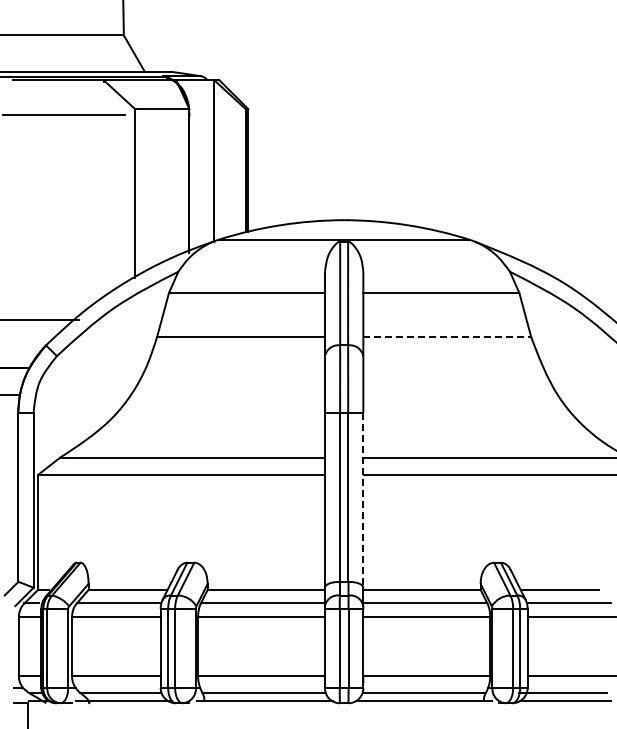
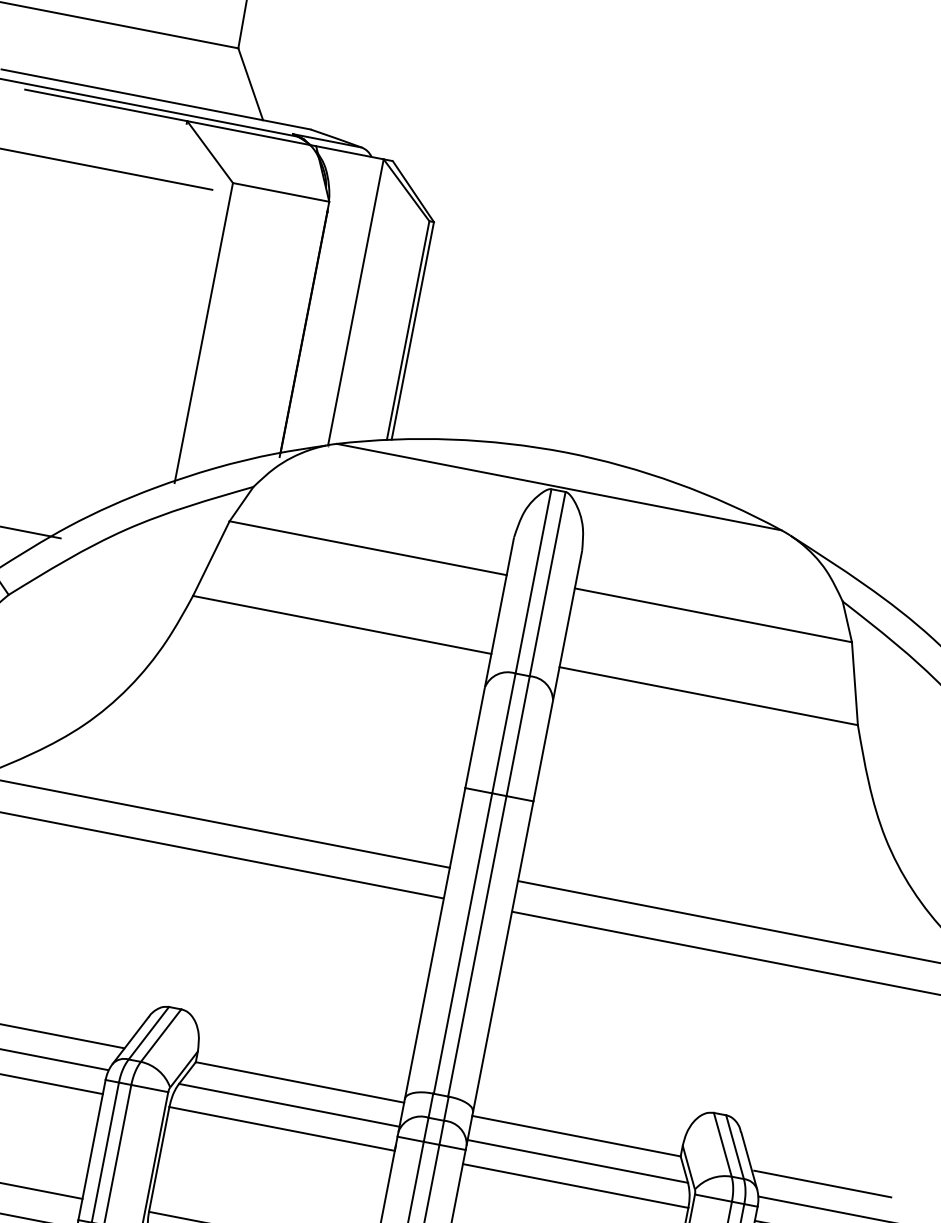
line: (447, 337) -> (708, 696), dashed -> solid
line: (363, 500) -> (503, 957), dashed -> solid

